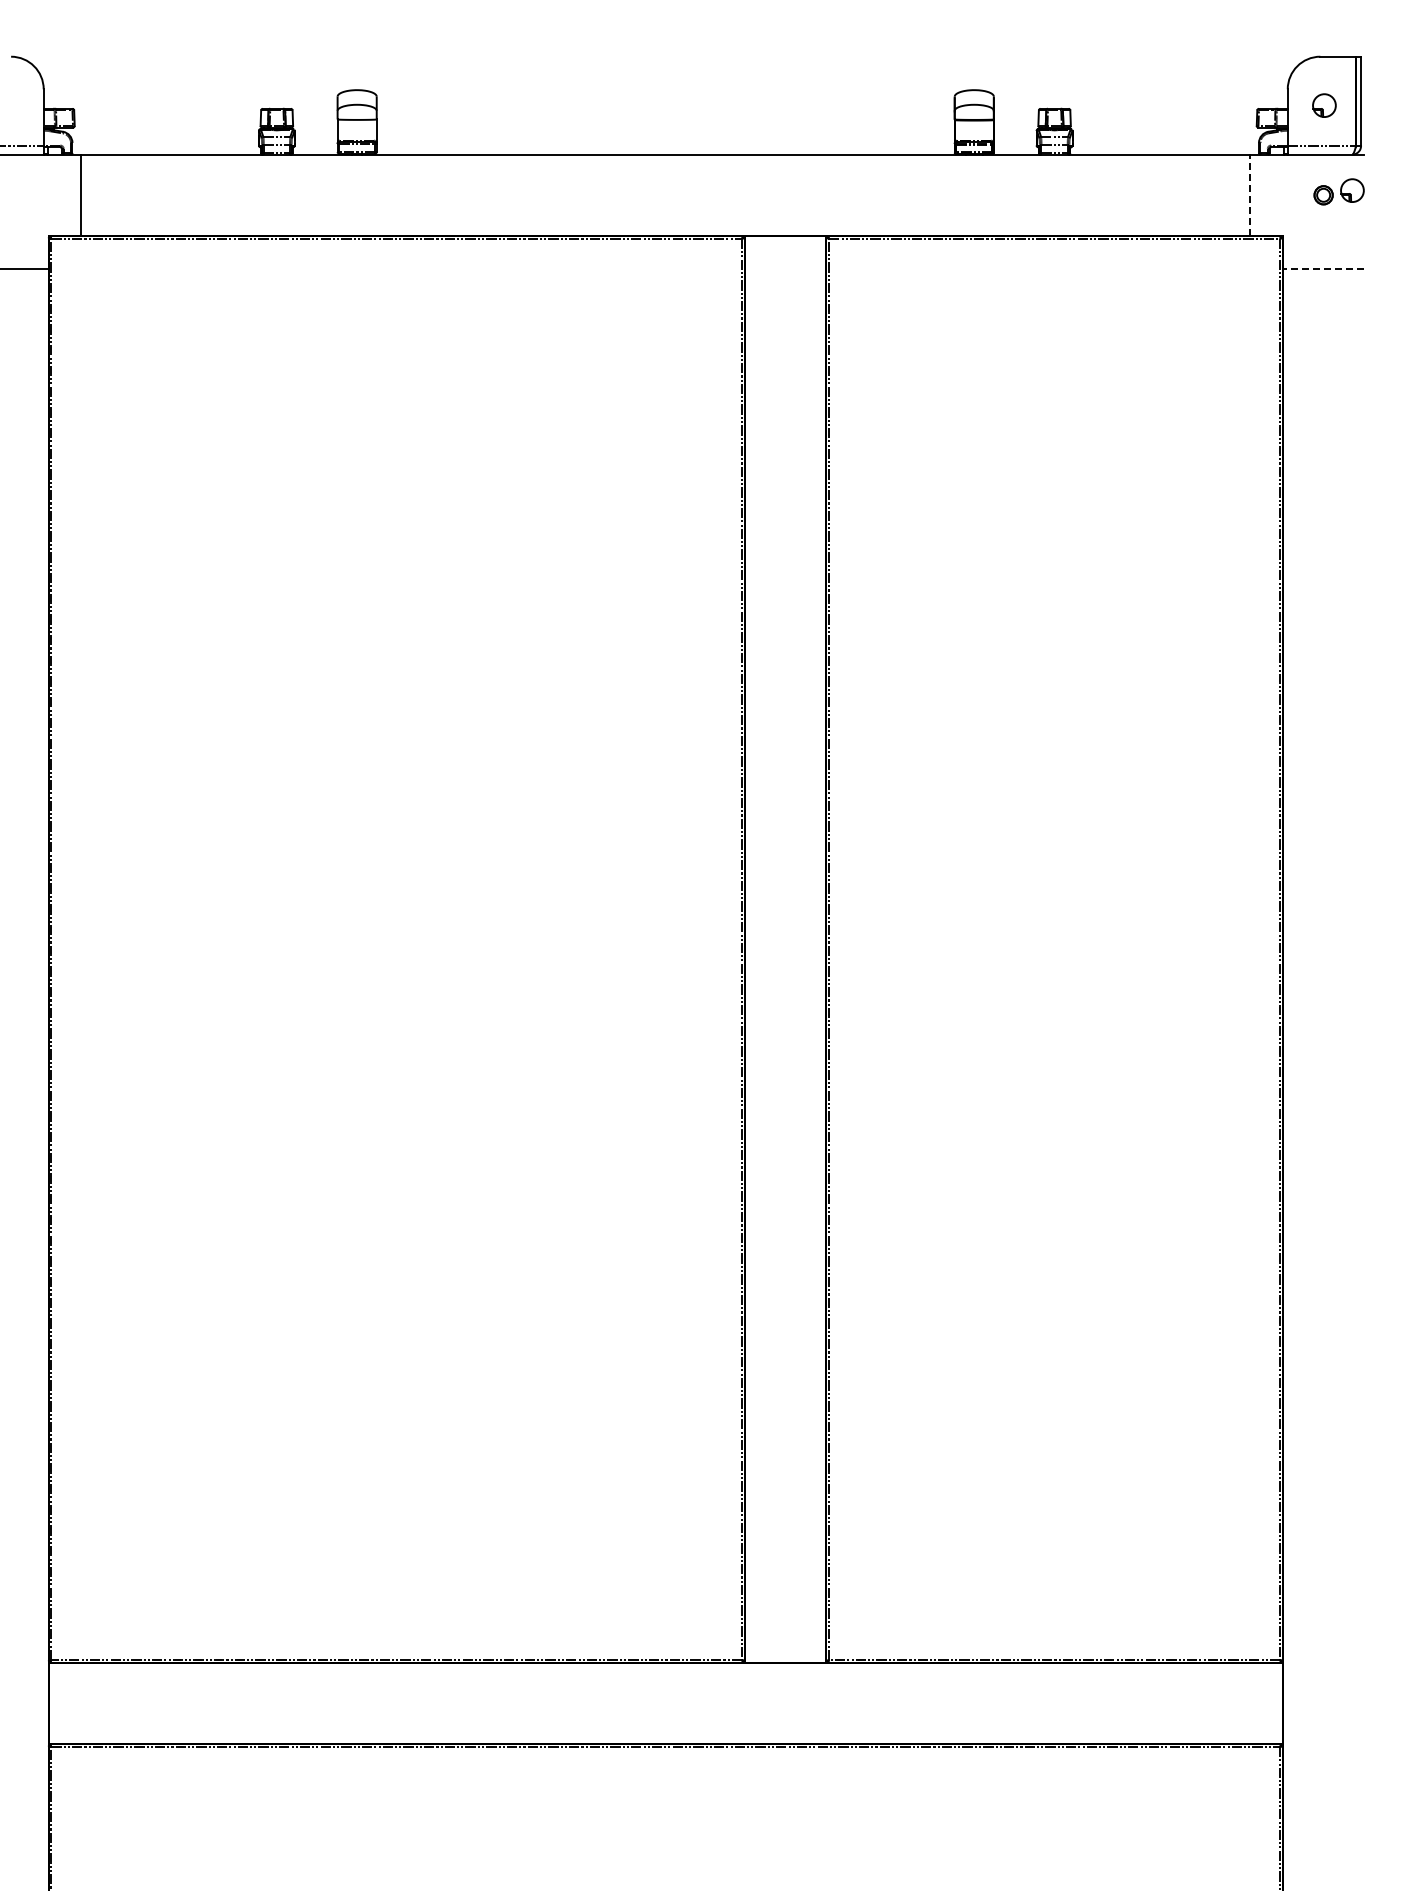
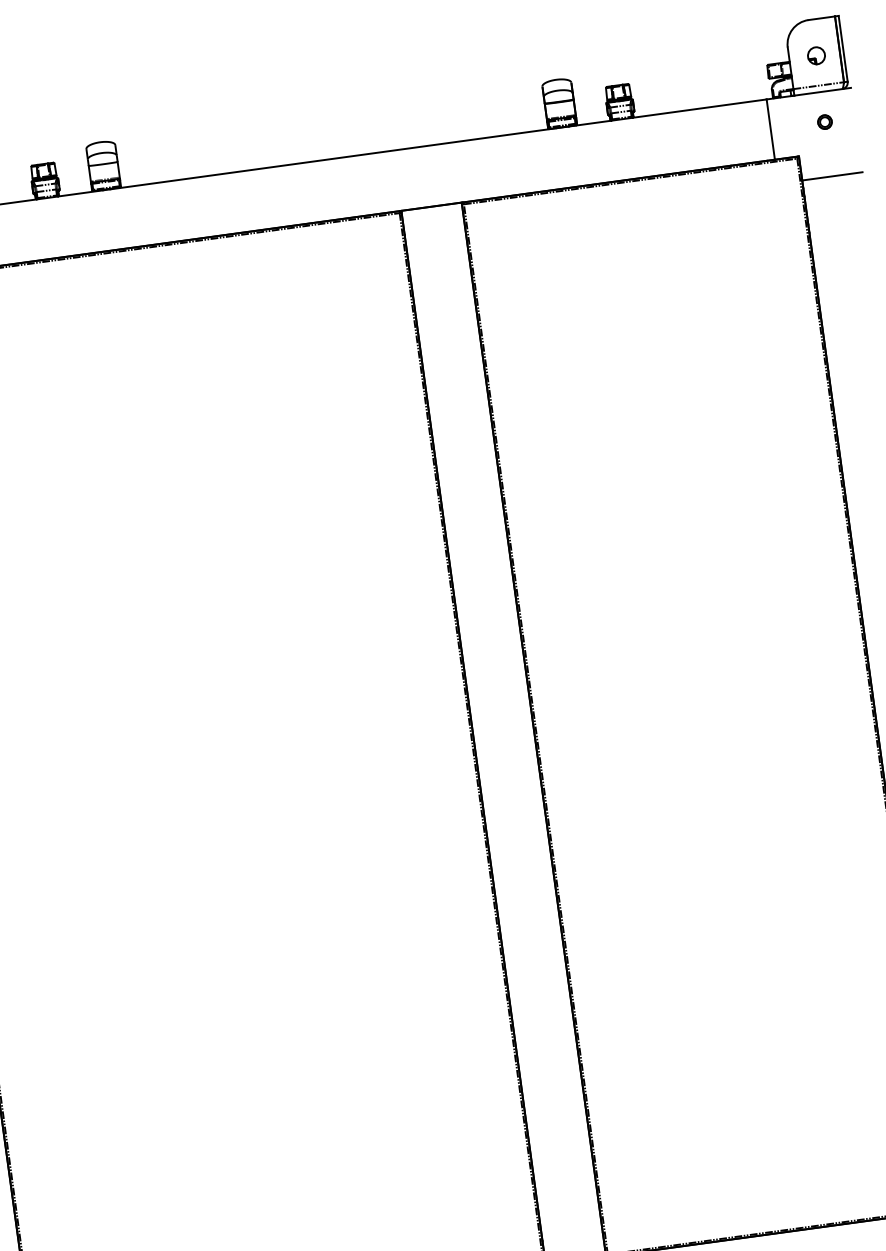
part: (1352, 190) -> (845, 115), removed
line: (1250, 195) -> (770, 129), dashed -> solid
line: (1323, 268) -> (832, 176), dashed -> solid

